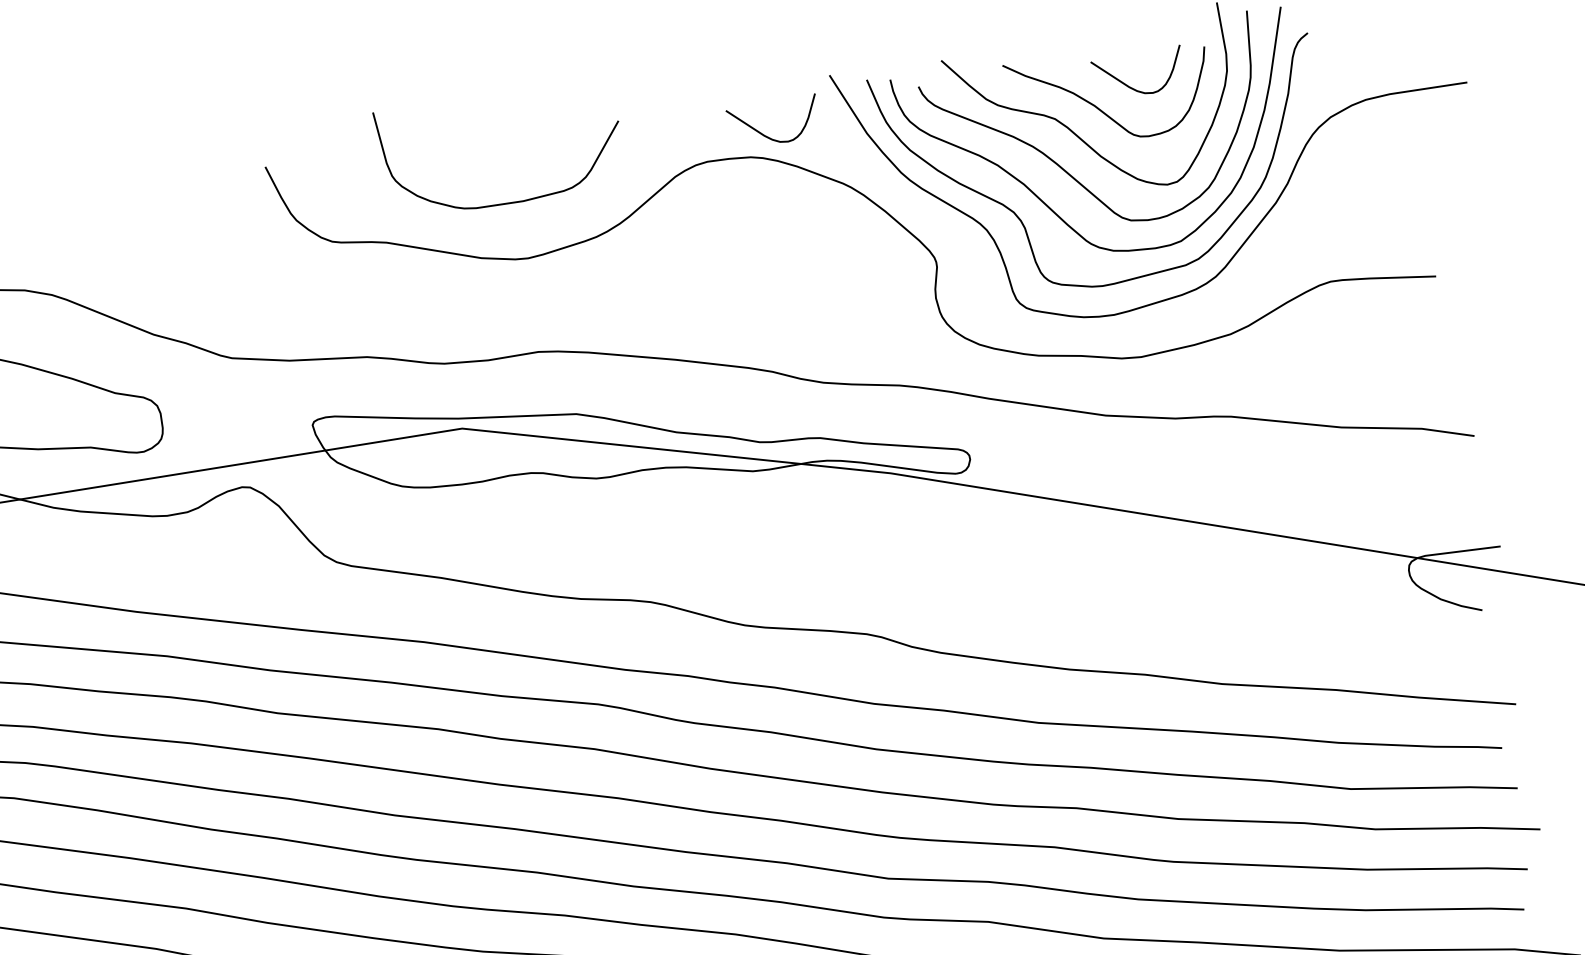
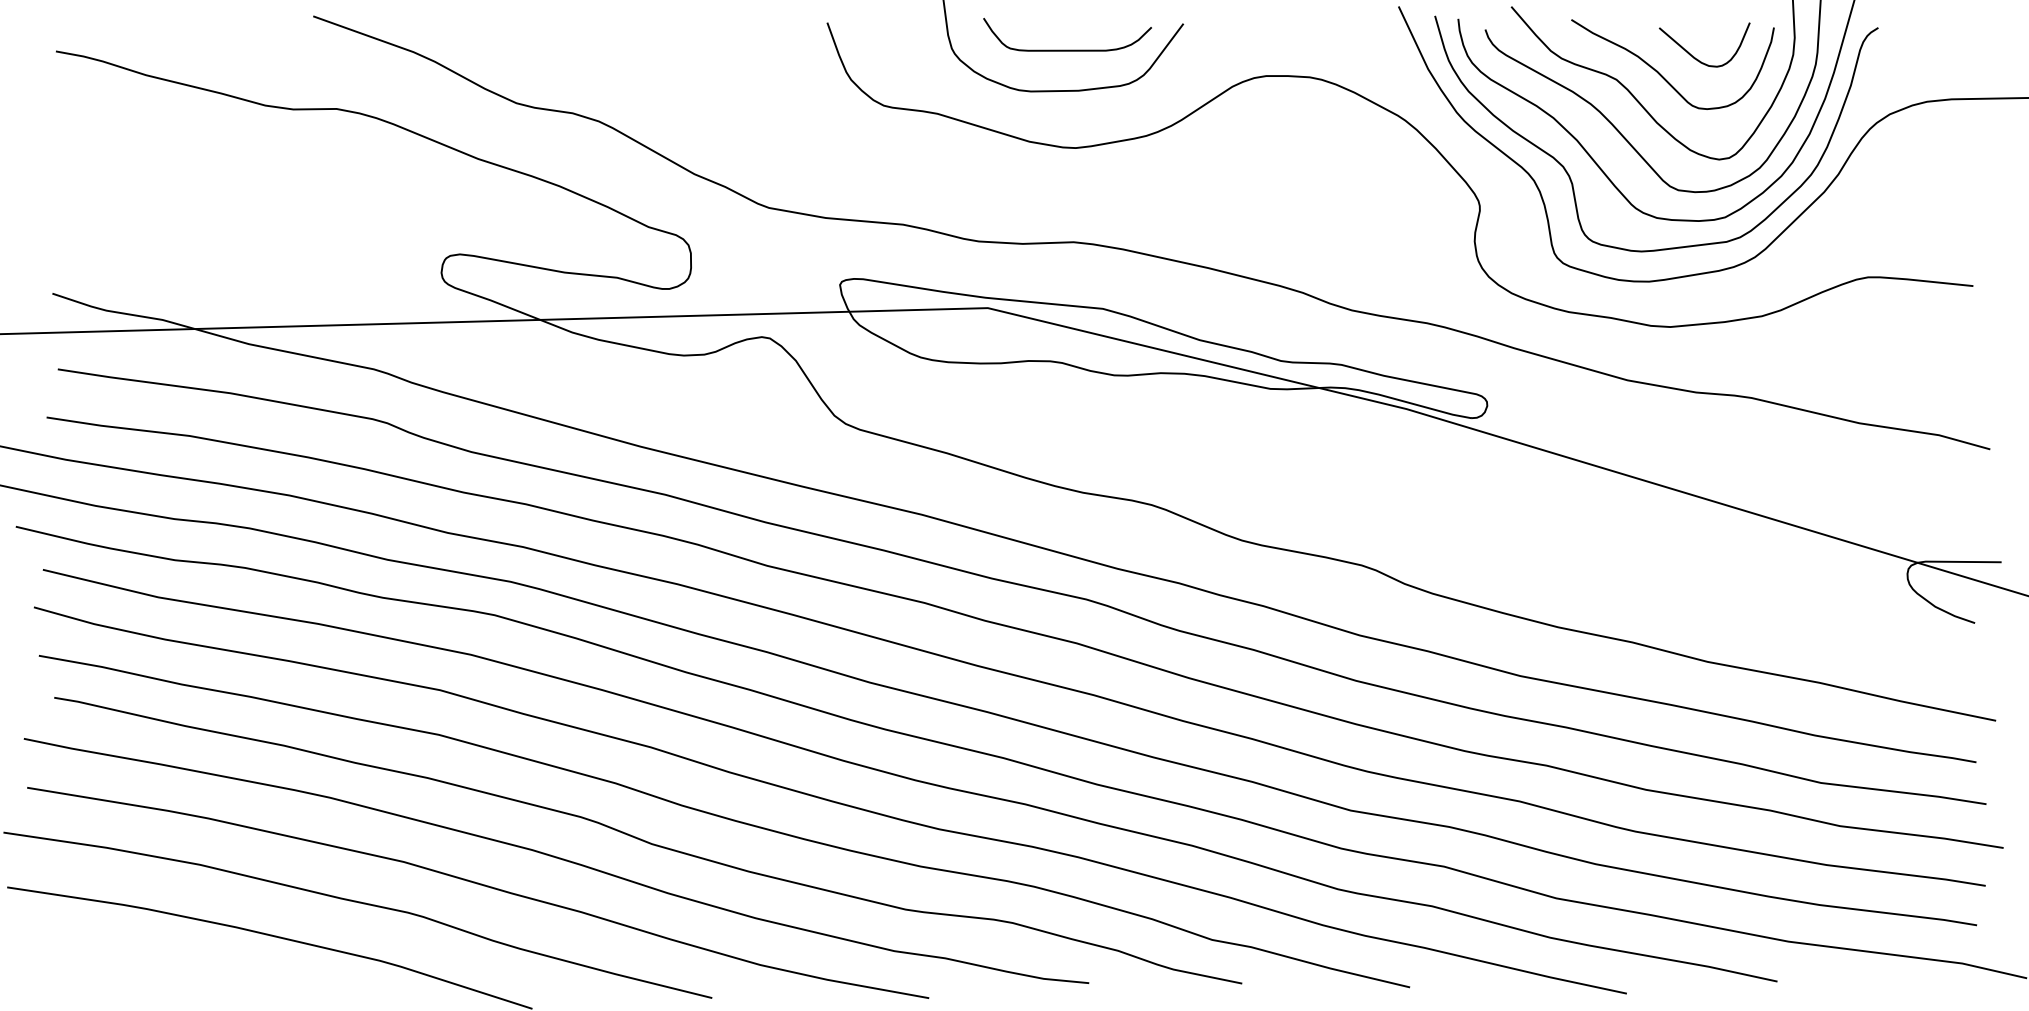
curve: (764, 134) -> (1326, 56), removed
curve: (506, 161) -> (1067, 49), added

